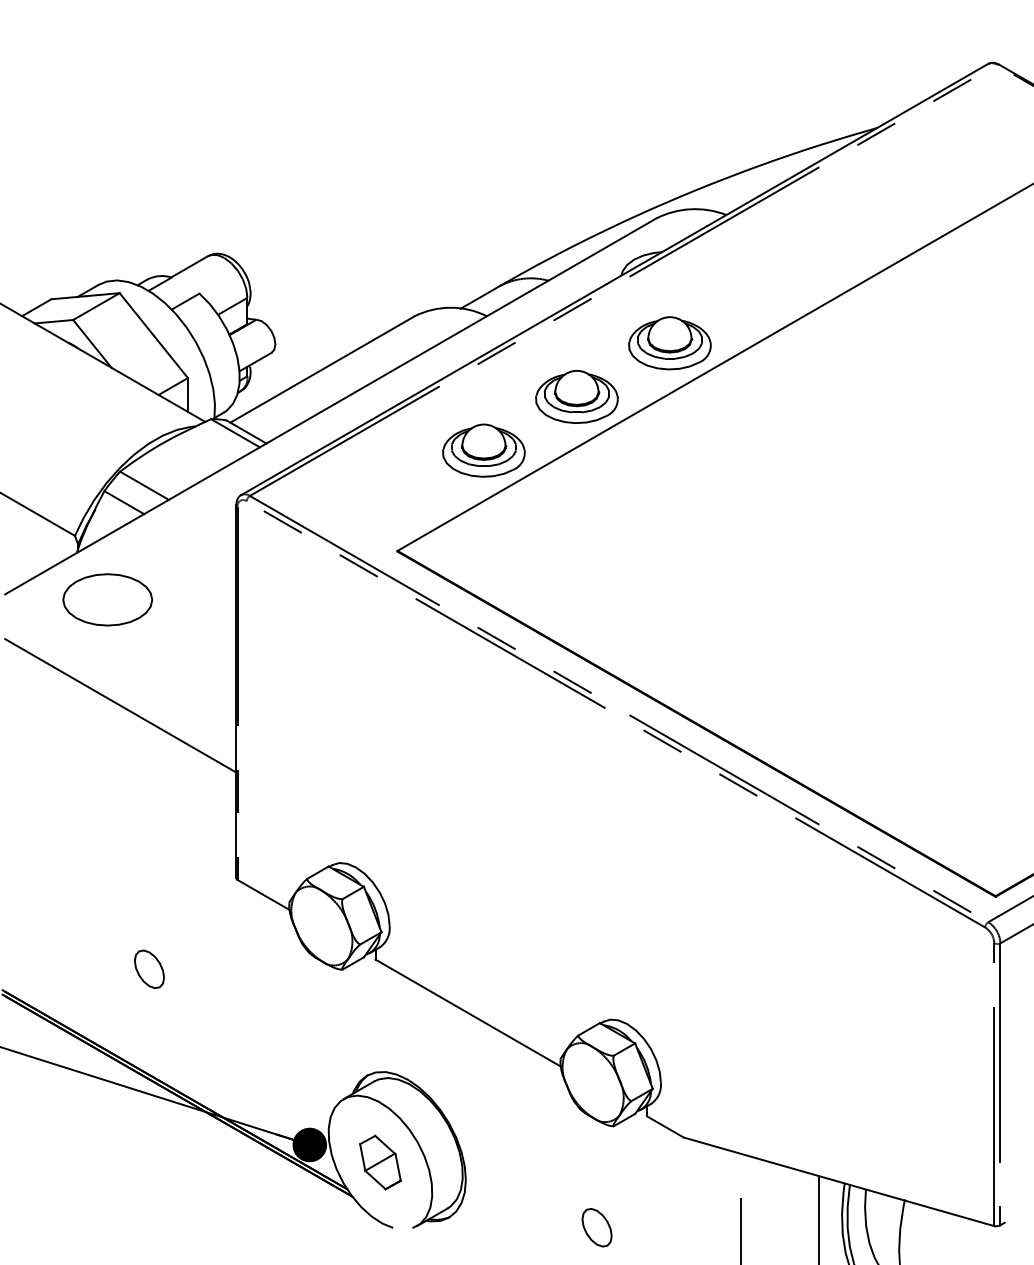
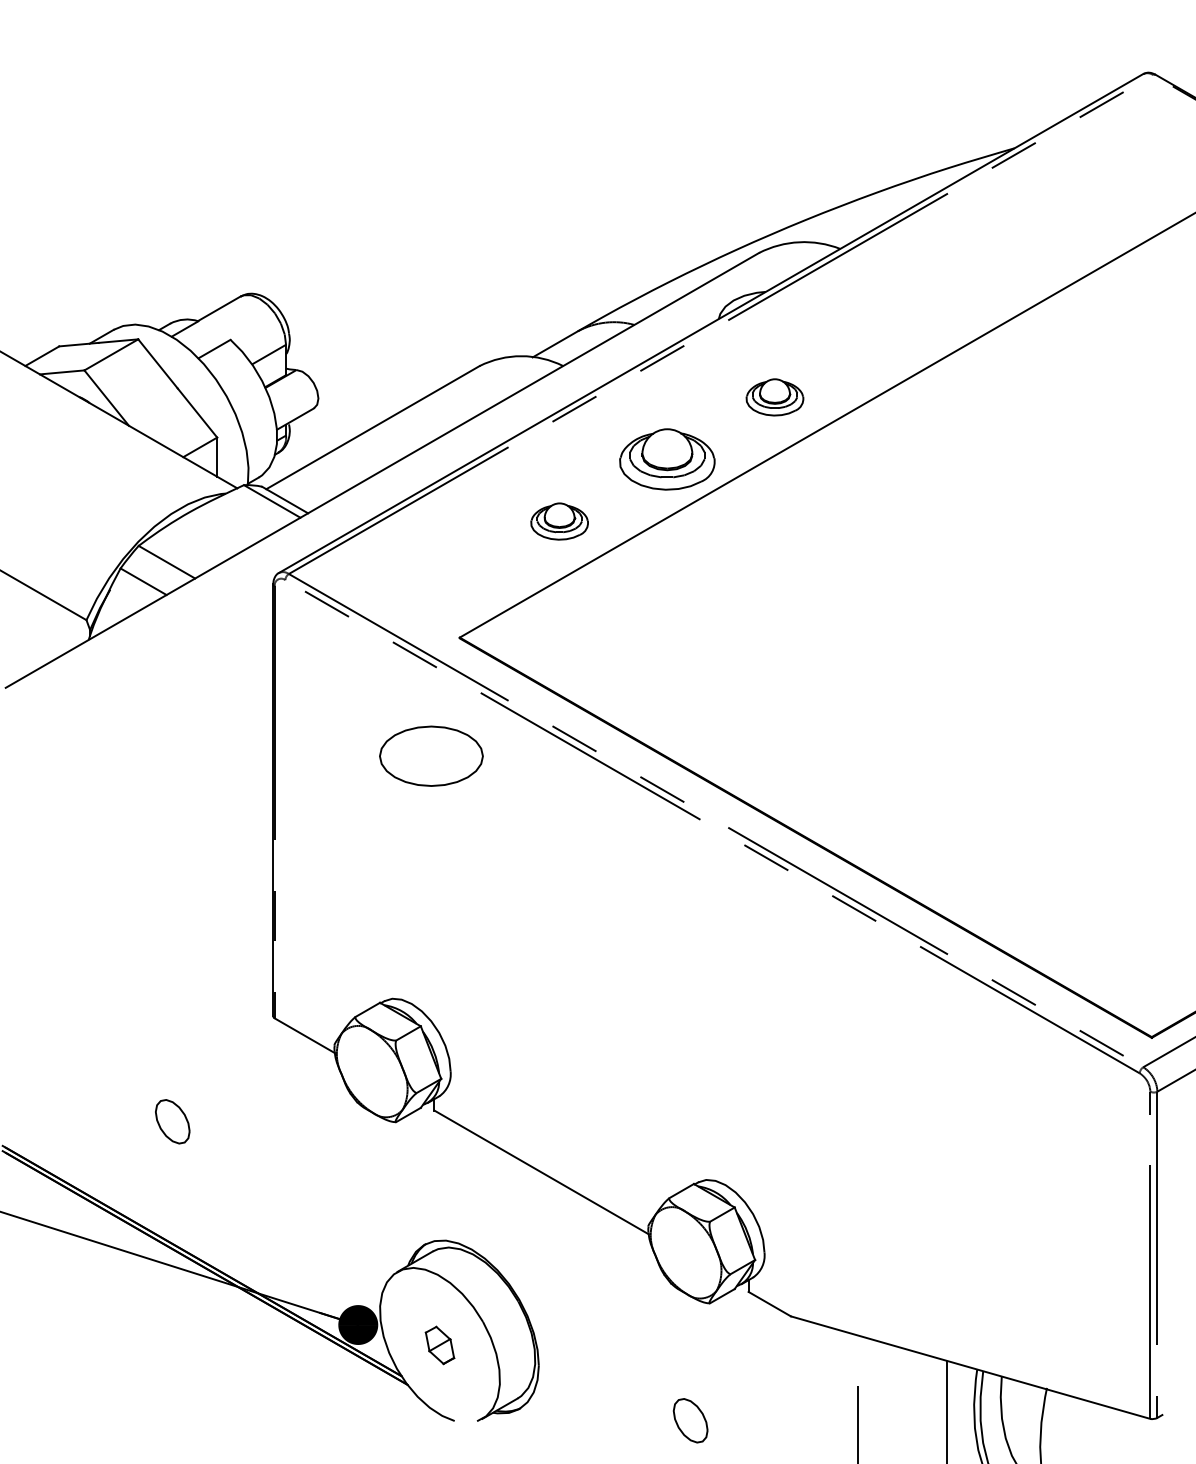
part: (669, 343) -> (774, 397), size x0.6
part: (483, 450) -> (559, 521), size x0.6
part: (107, 599) -> (431, 755), moved
line: (120, 705) -> (139, 816), removed
part: (380, 1162) -> (439, 1345), size x0.6

